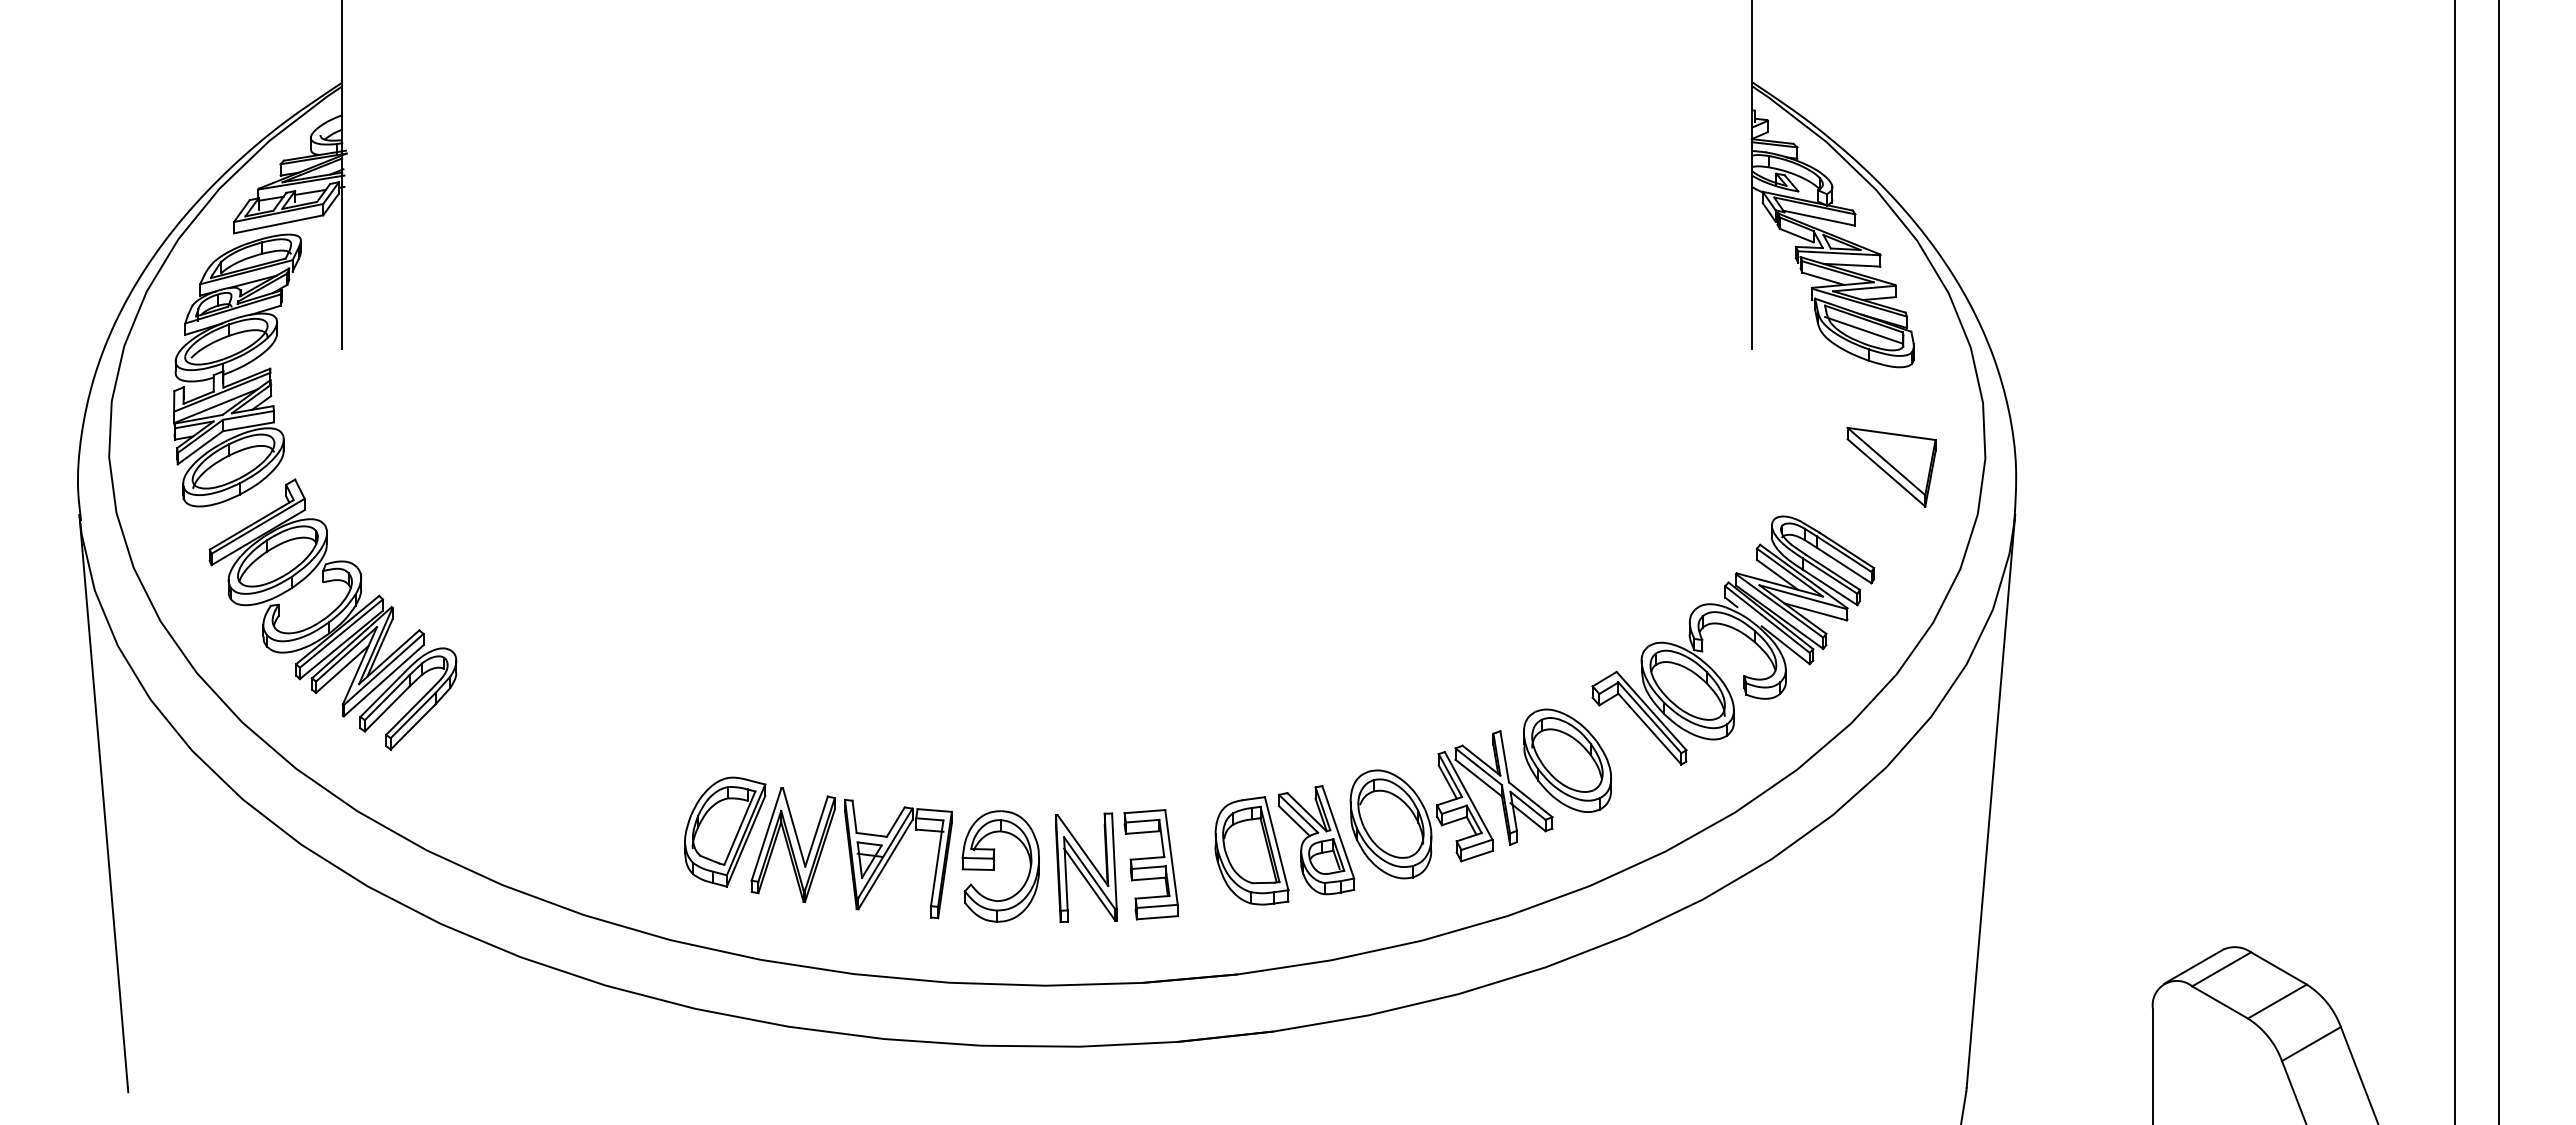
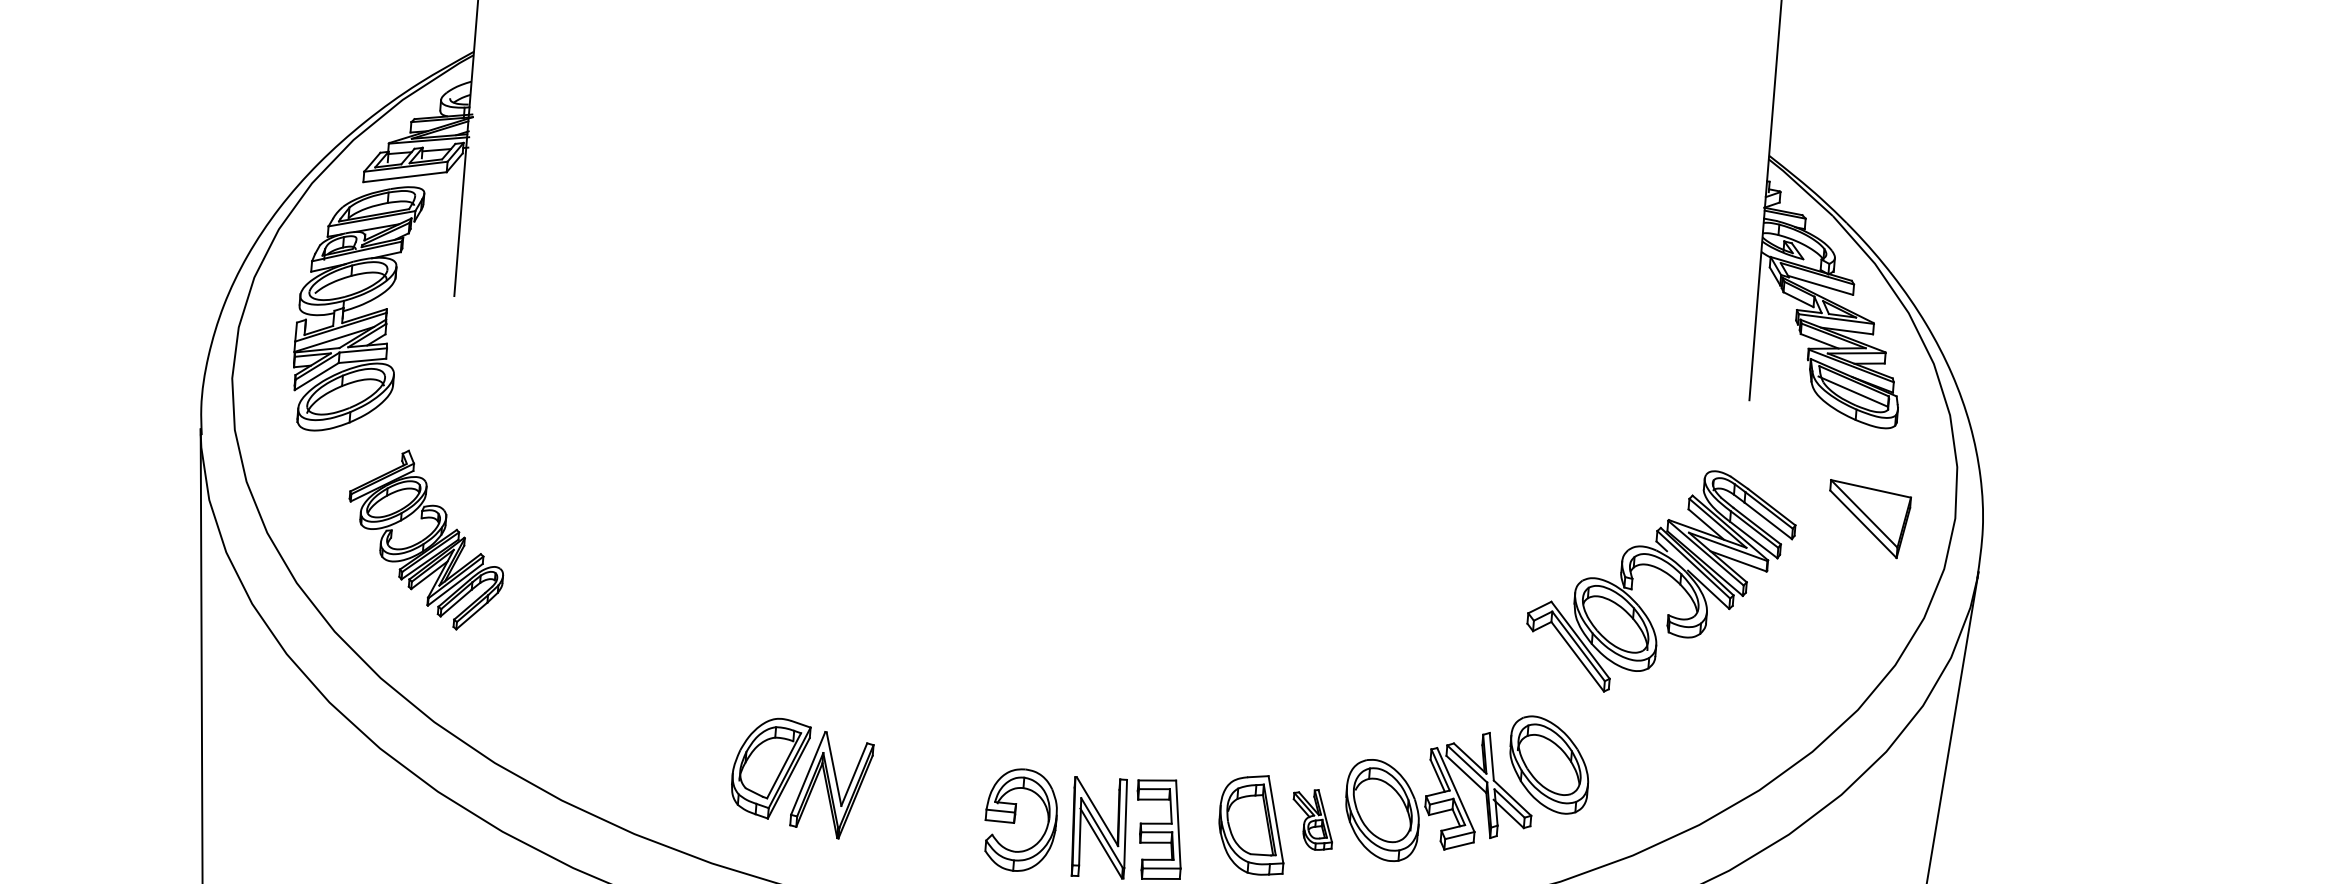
part: (332, 614) -> (425, 539), size x0.7
part: (1737, 631) -> (1665, 573), moved
part: (1316, 840) -> (1312, 819), size x0.6
part: (892, 855) -> (922, 802), removed

